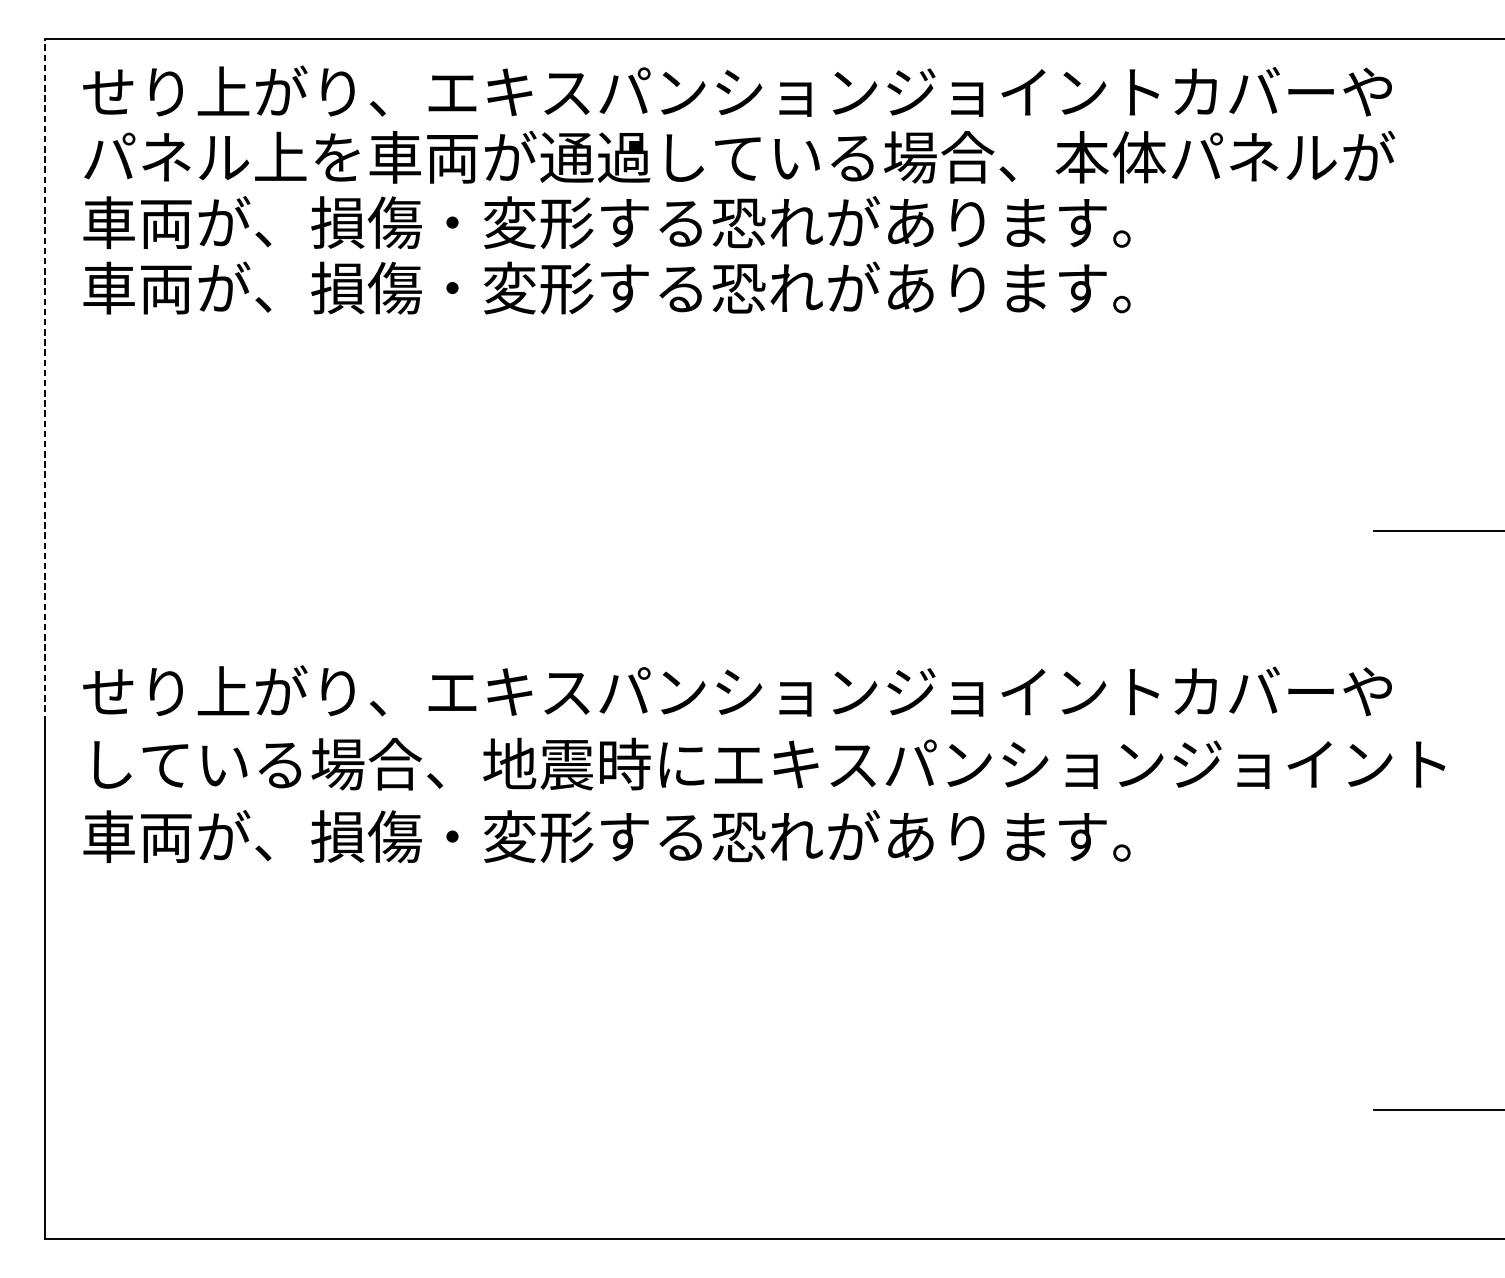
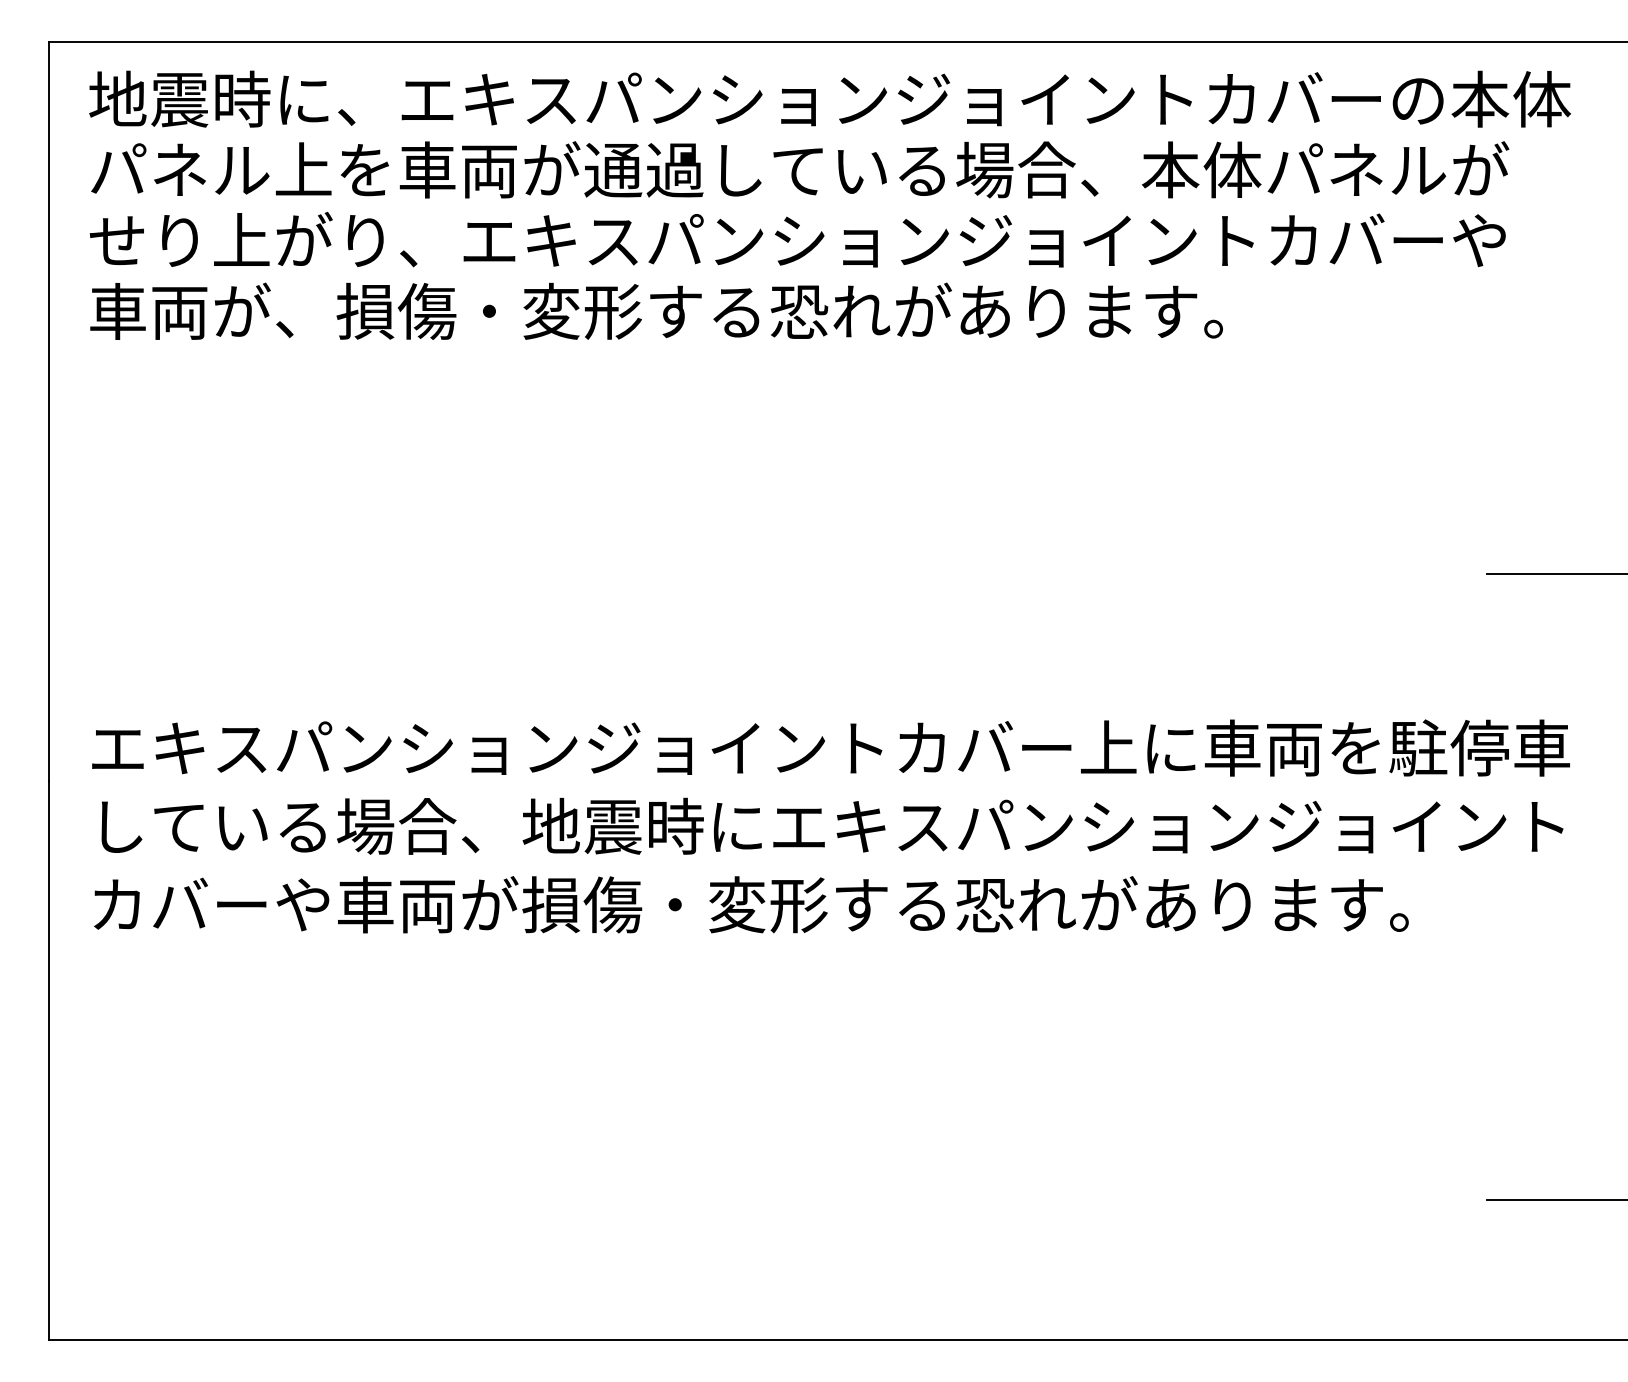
text: (767, 91) -> (830, 98), せり上がり、エキスパンションジョイントカバーや -> 地震時に、エキスパンションジョイントカバーの本体
text: (737, 222) -> (797, 240), 車両が、損傷・変形する恐れがあります。 -> せり上がり、エキスパンションジョイントカバーや
line: (44, 380) -> (48, 411), dashed -> solid
text: (766, 691) -> (829, 747), せり上がり、エキスパンションジョイントカバーや -> エキスパンションジョイントカバー上に車両を駐停車
text: (692, 836) -> (749, 904), 車両が、損傷・変形する恐れがあります。 -> カバーや車両が損傷・変形する恐れがあります。

